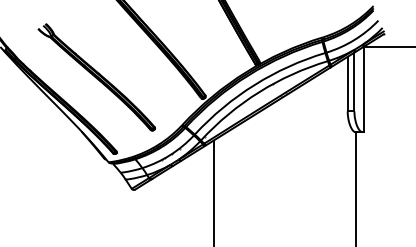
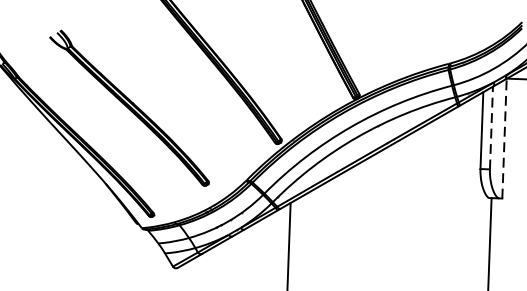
line: (354, 81) -> (491, 127), solid -> dashed
line: (363, 89) -> (503, 138), solid -> dashed

